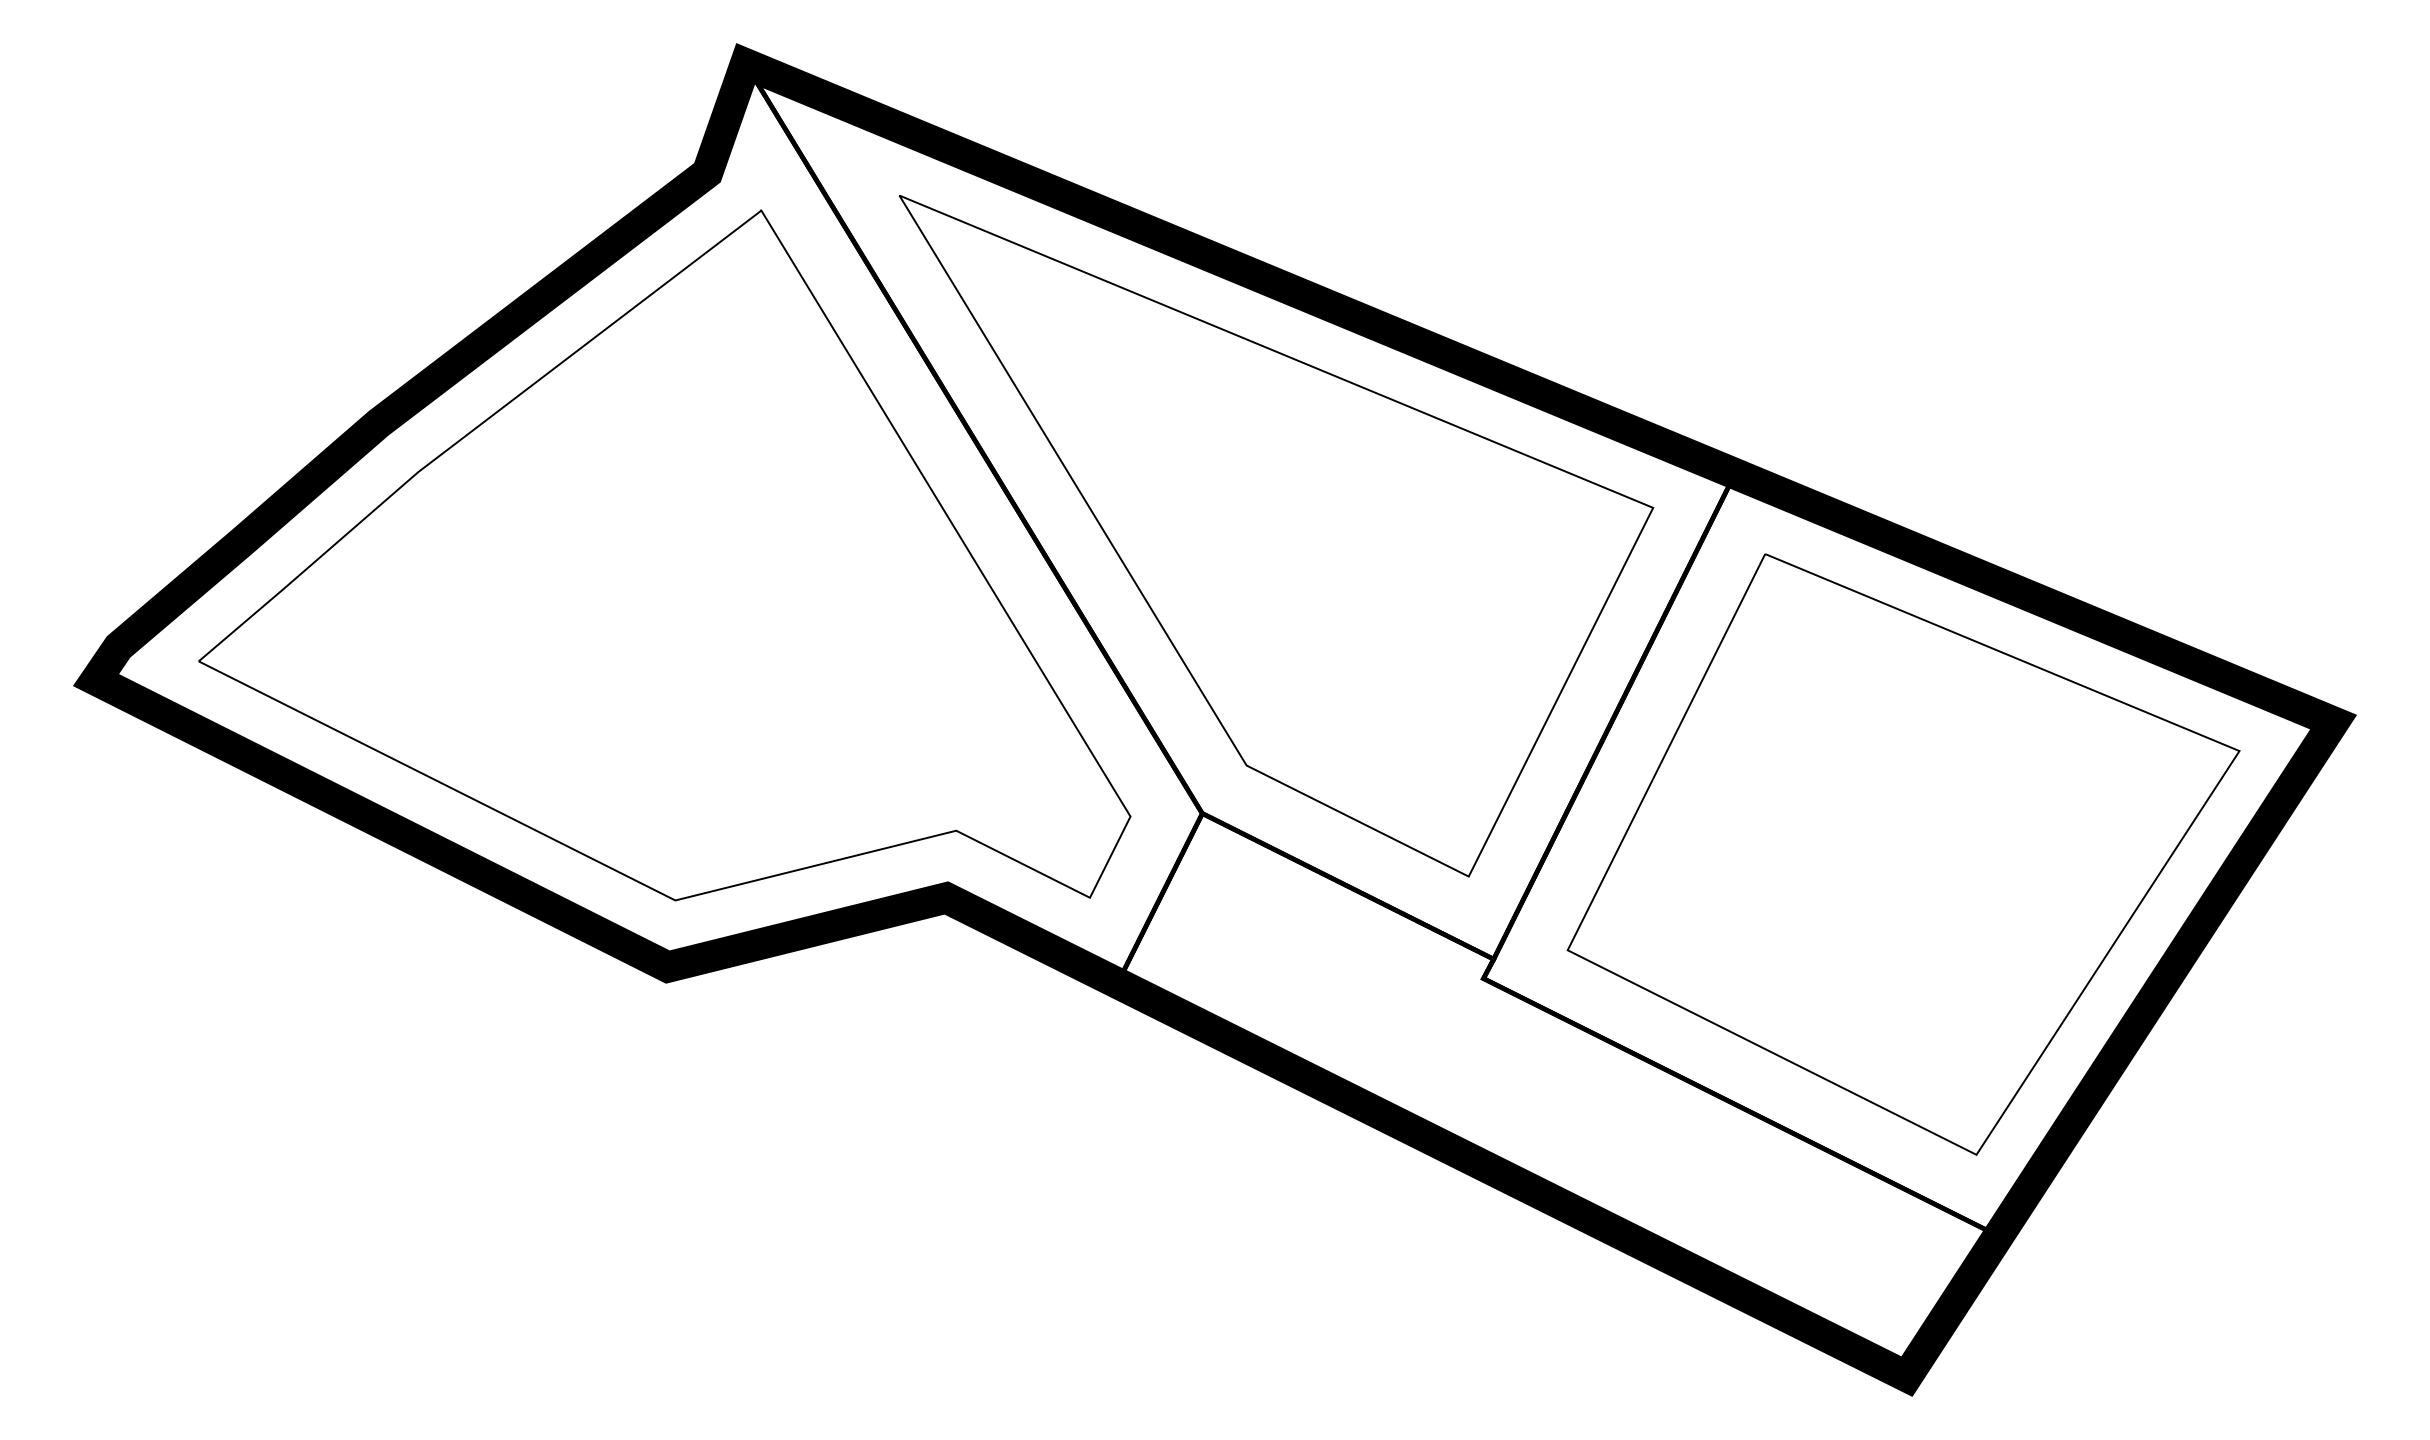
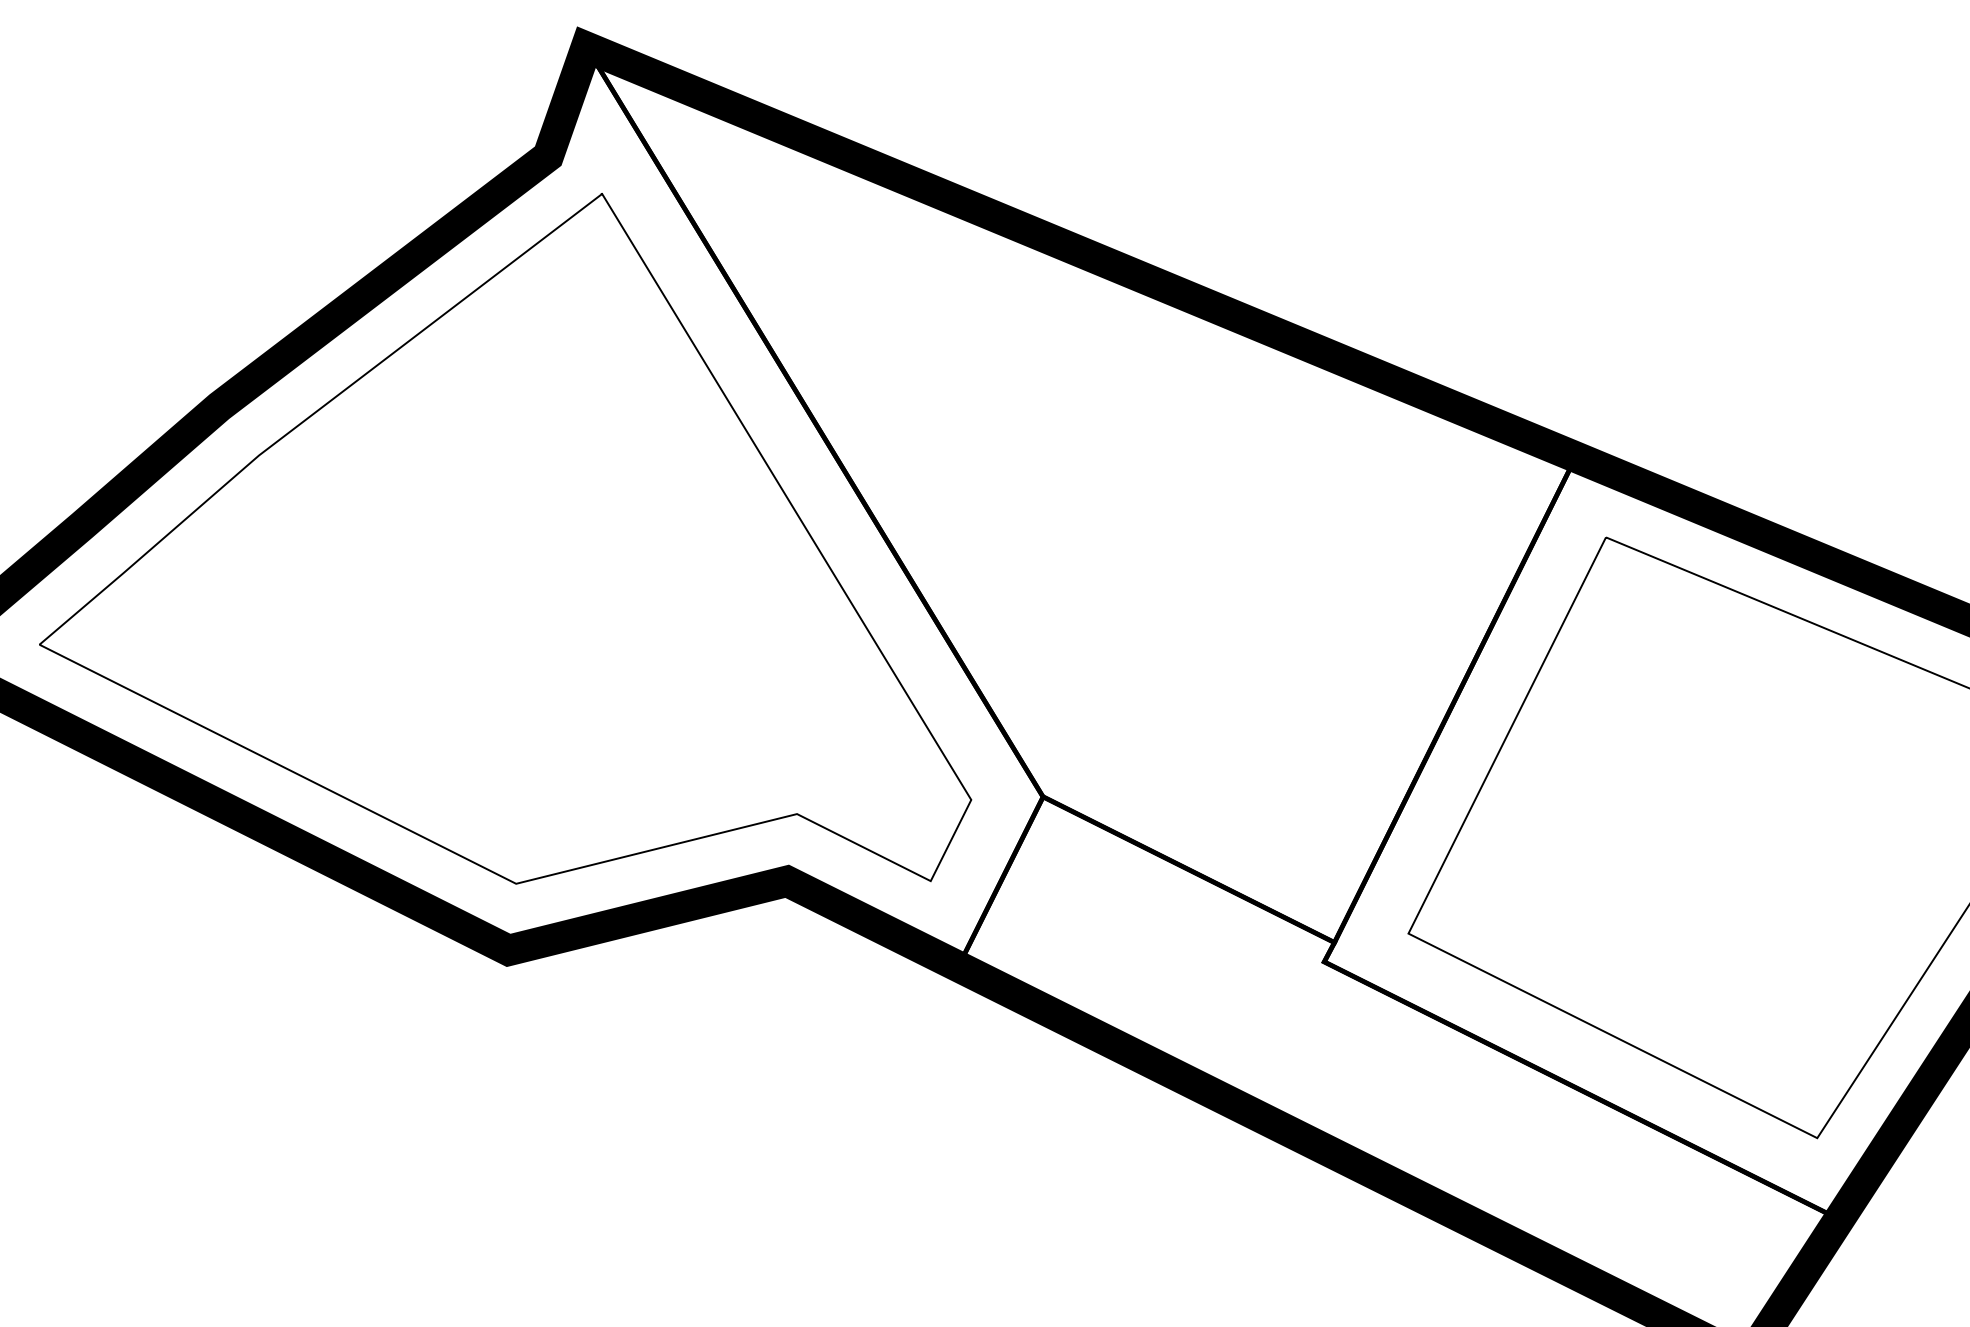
part: (1276, 536) -> (1117, 519), removed

